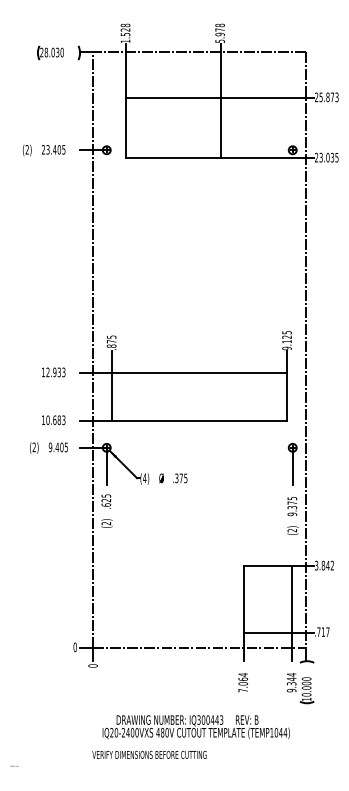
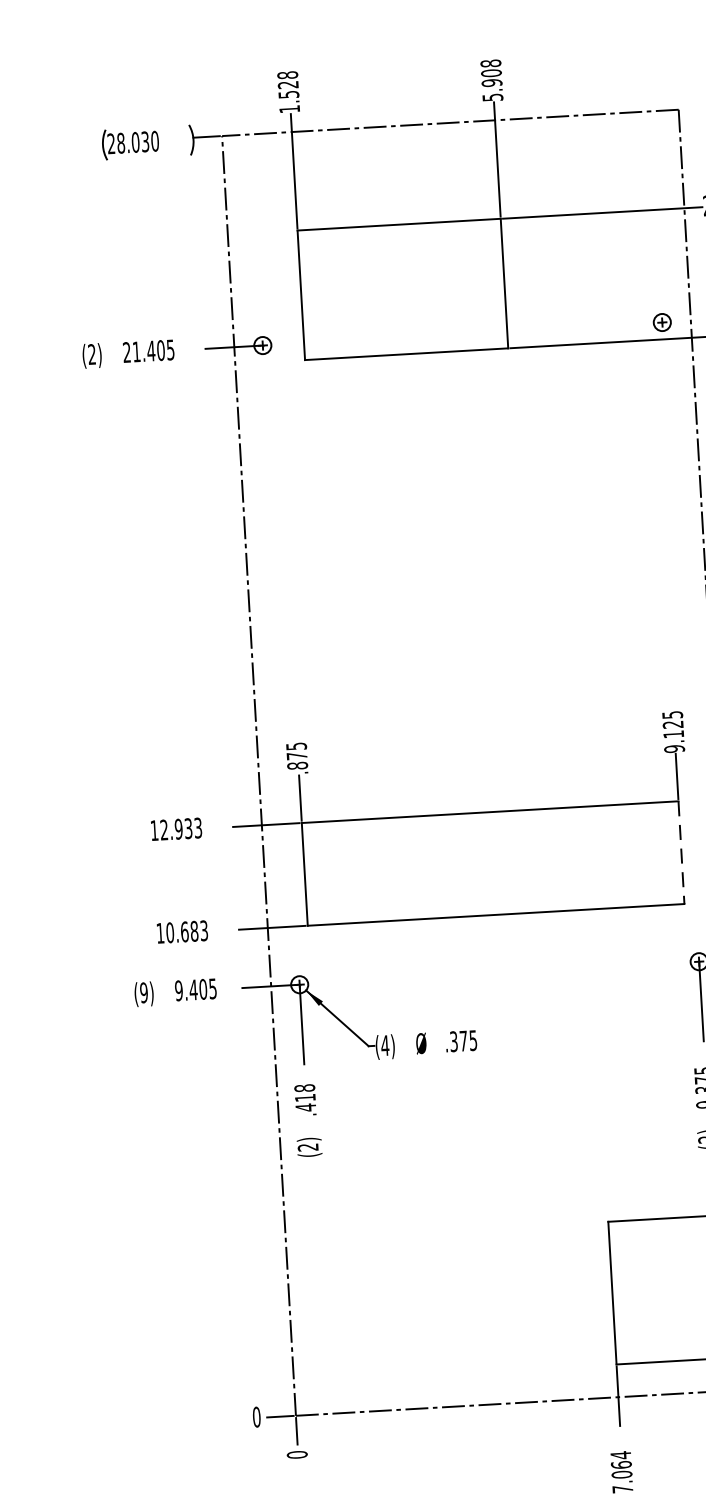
text: (219, 29) -> (490, 72), 5.978 -> 5.908
text: (47, 149) -> (135, 351), 23.405 -> 21.405
line: (287, 396) -> (681, 852), solid -> dashed
text: (33, 447) -> (142, 993), (2) -> (9)
text: (106, 500) -> (305, 1097), .625 -> .418

